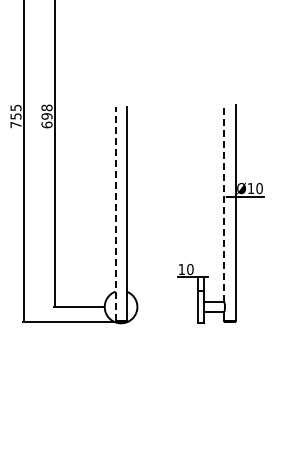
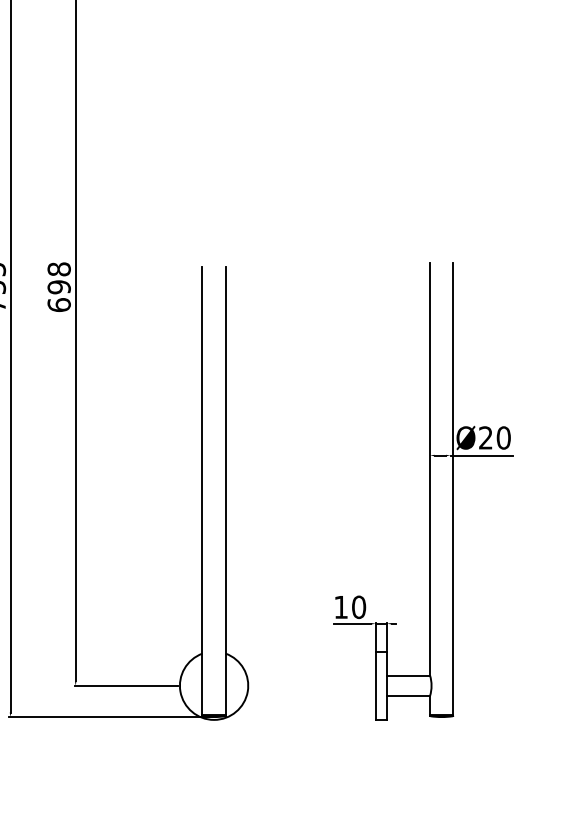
text: (250, 188) -> (484, 437), Ø10 -> Ø20
line: (224, 203) -> (430, 469), dashed -> solid
line: (115, 213) -> (202, 490), dashed -> solid

